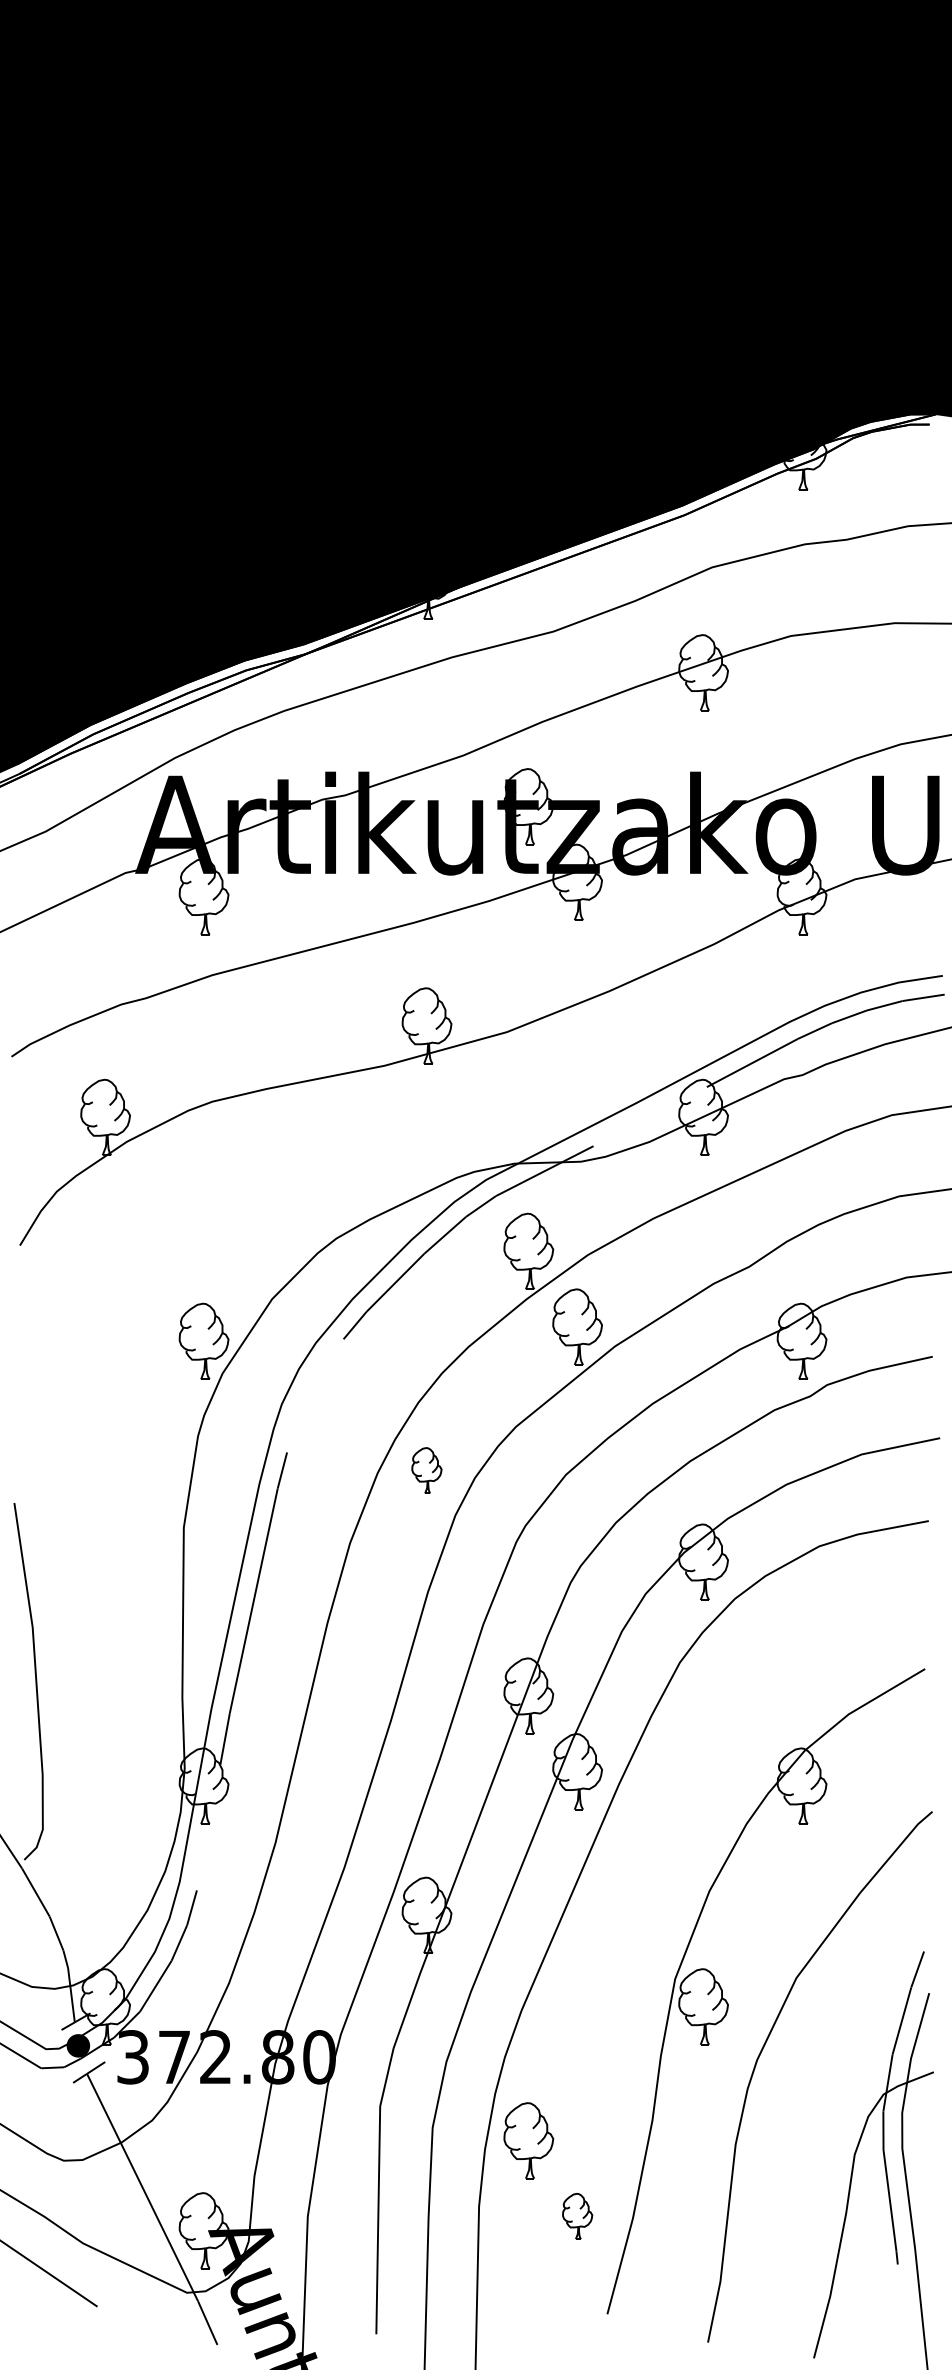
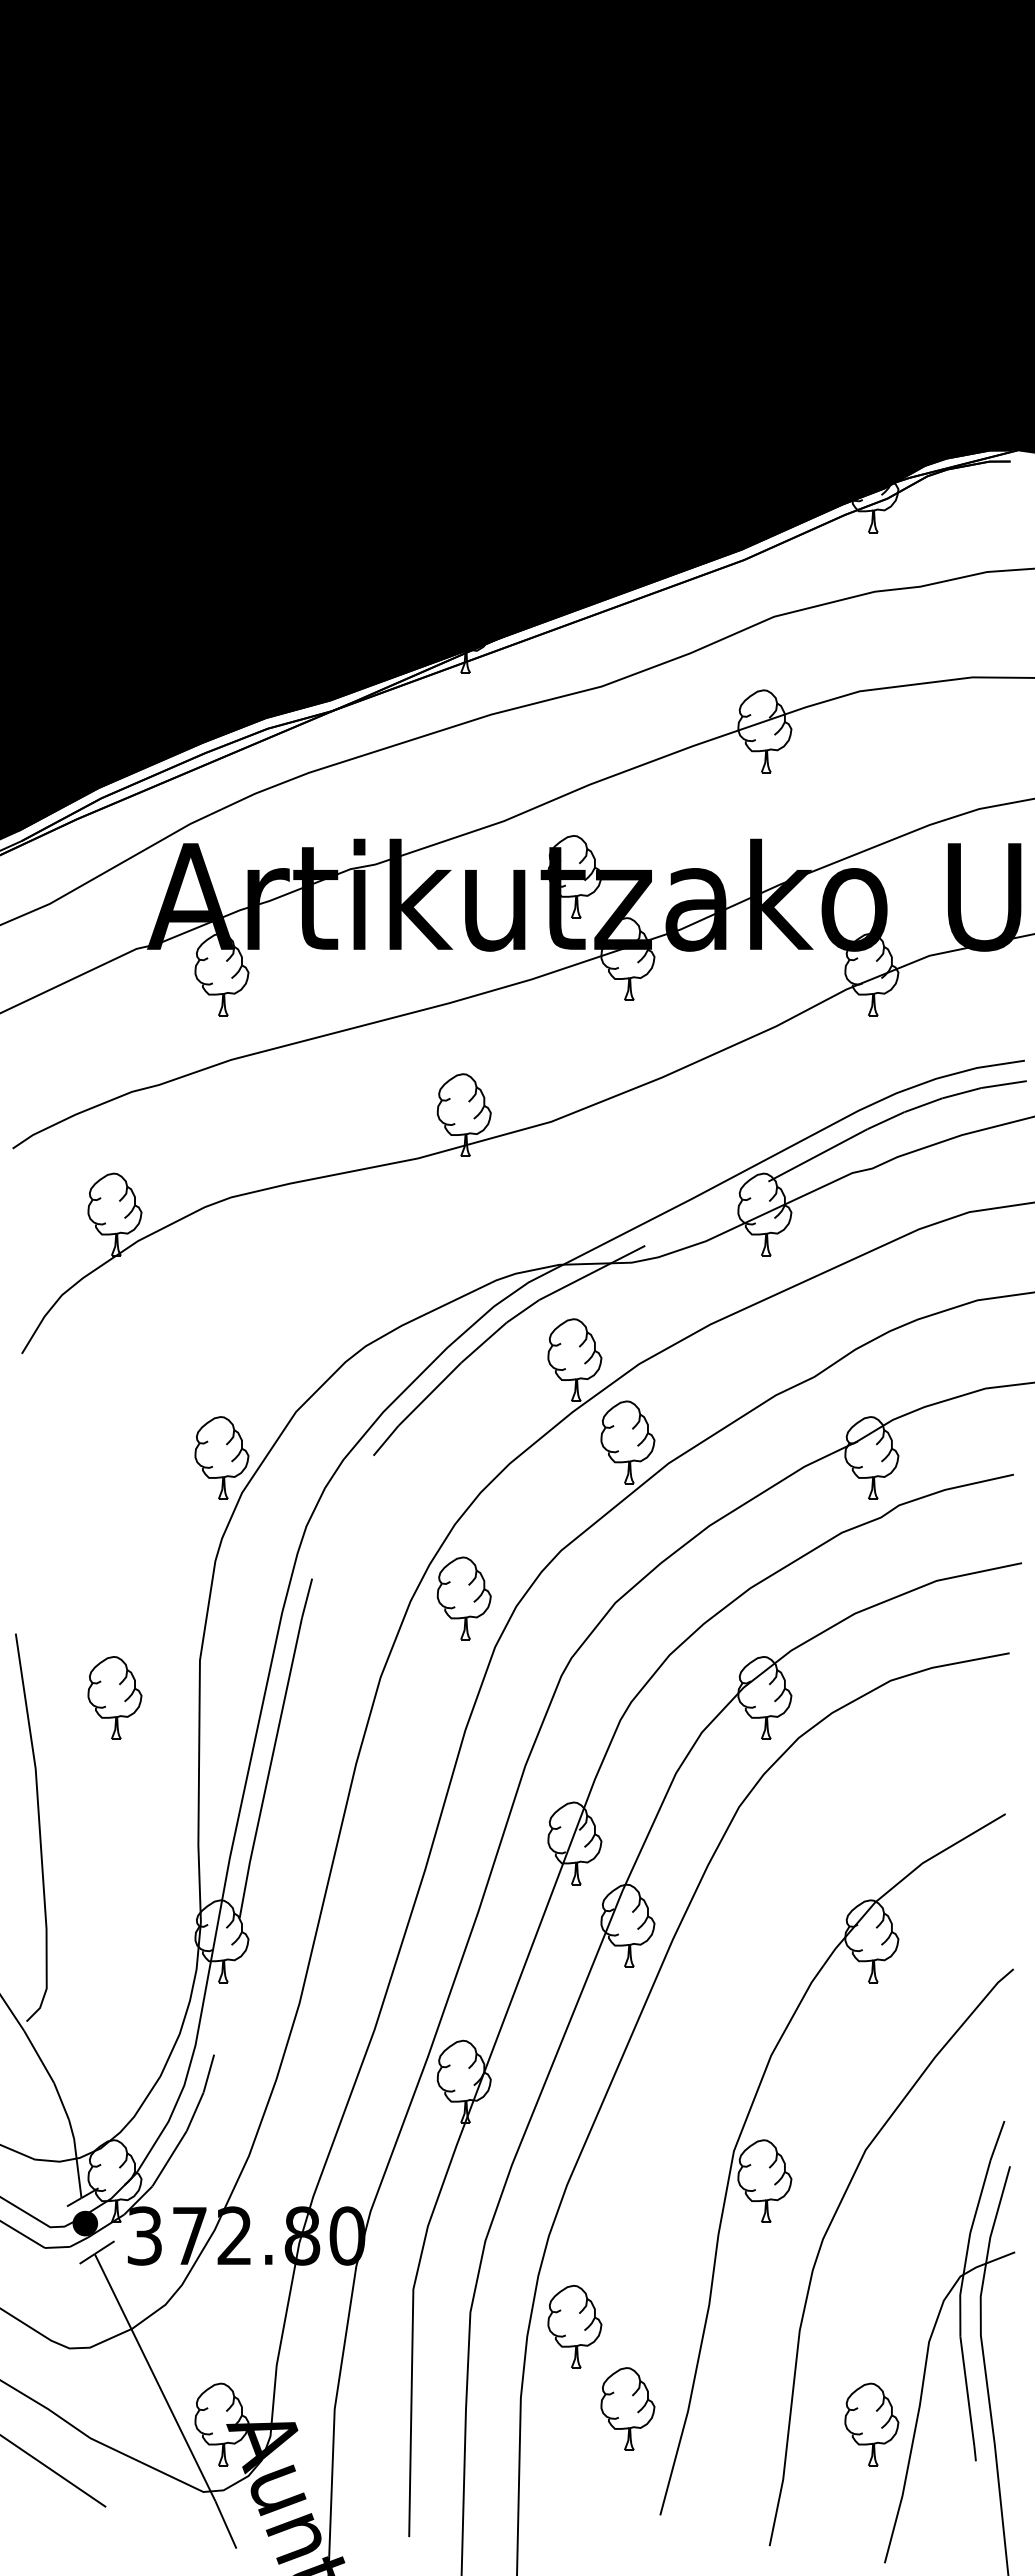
part: (426, 1470) -> (463, 1598), size x1.67
part: (105, 1561) -> (114, 1697), added
part: (577, 2215) -> (627, 2408), size x1.67
part: (801, 2230) -> (871, 2424), added

